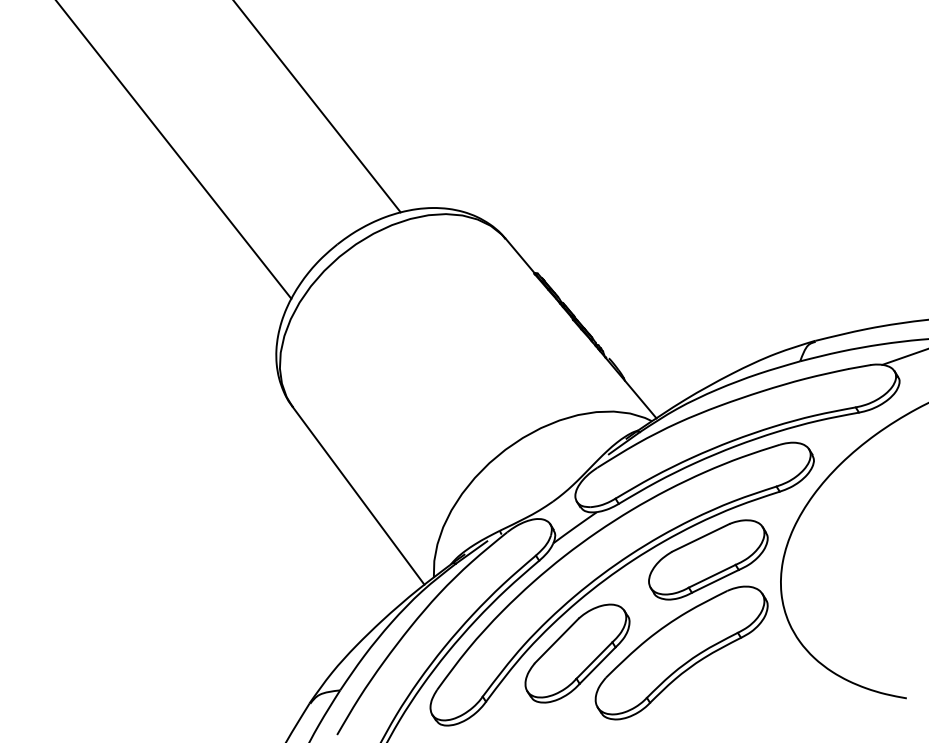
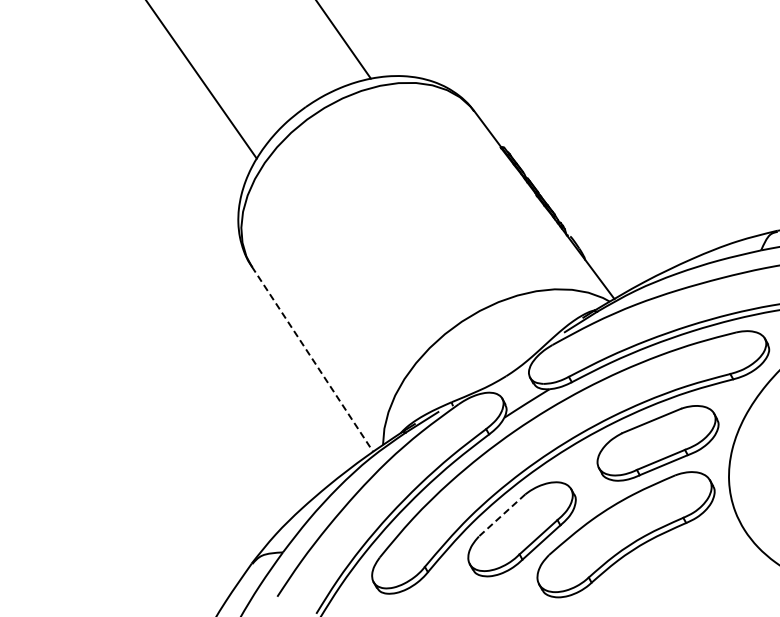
line: (358, 495) -> (312, 358), solid -> dashed
line: (556, 641) -> (501, 516), solid -> dashed

